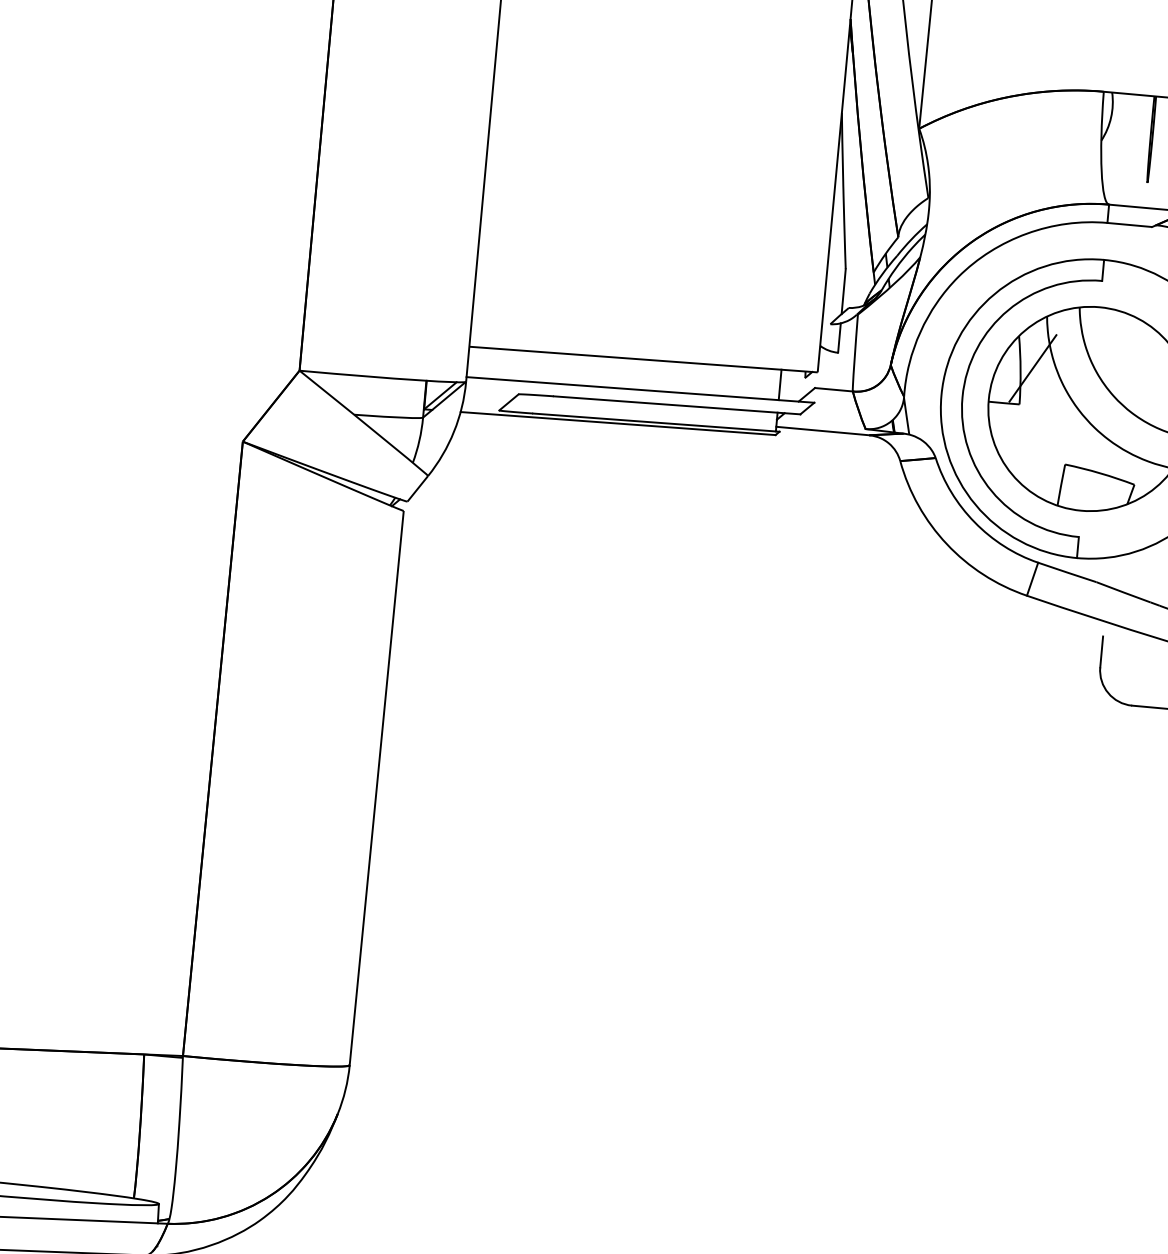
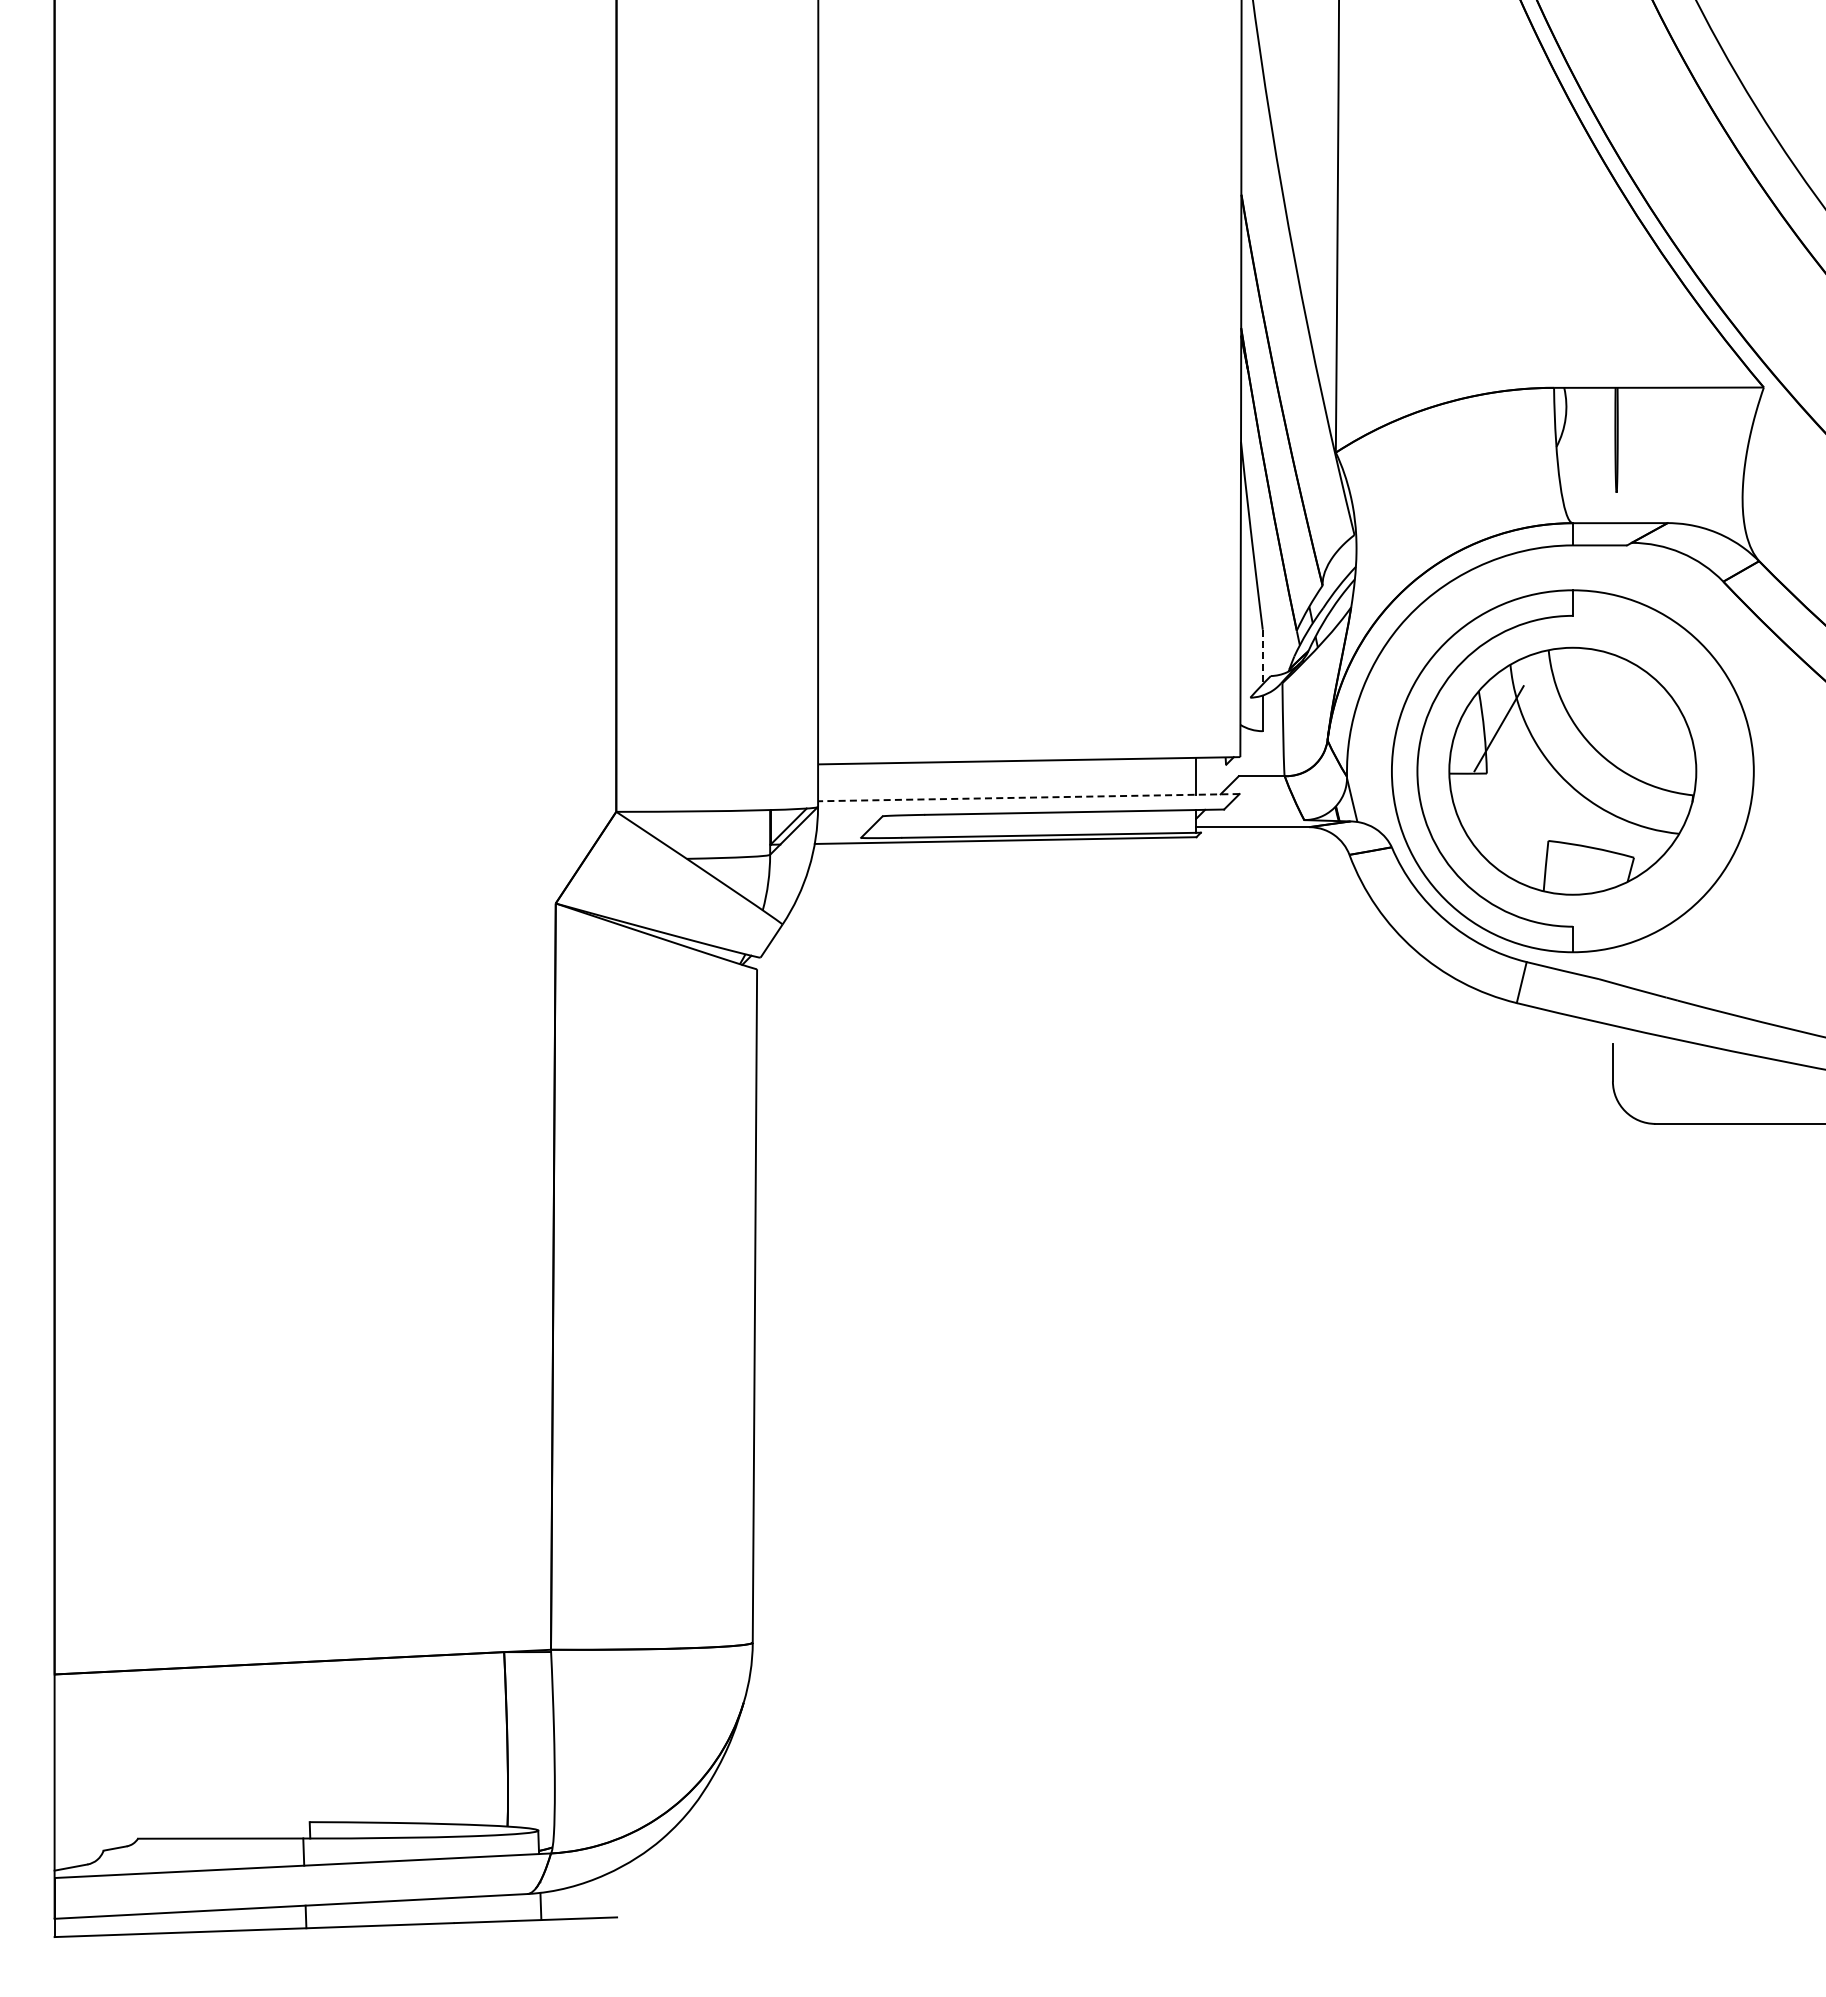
line: (843, 292) -> (1262, 657), solid -> dashed
line: (640, 389) -> (1028, 797), solid -> dashed

